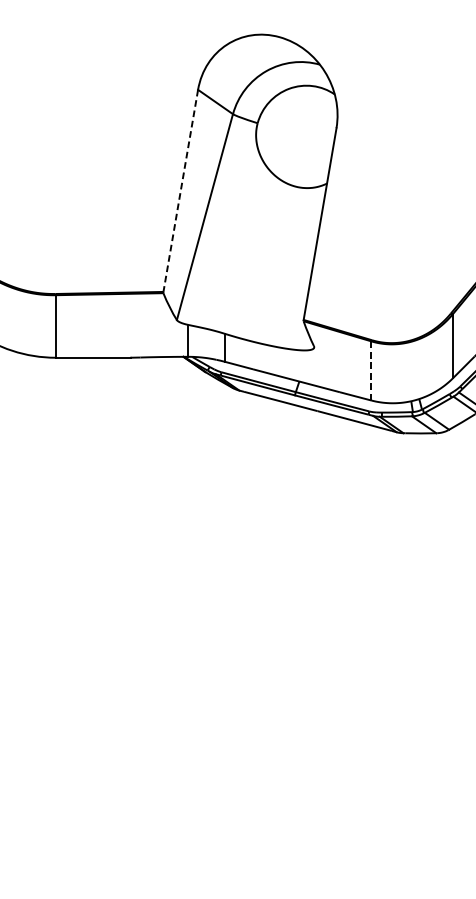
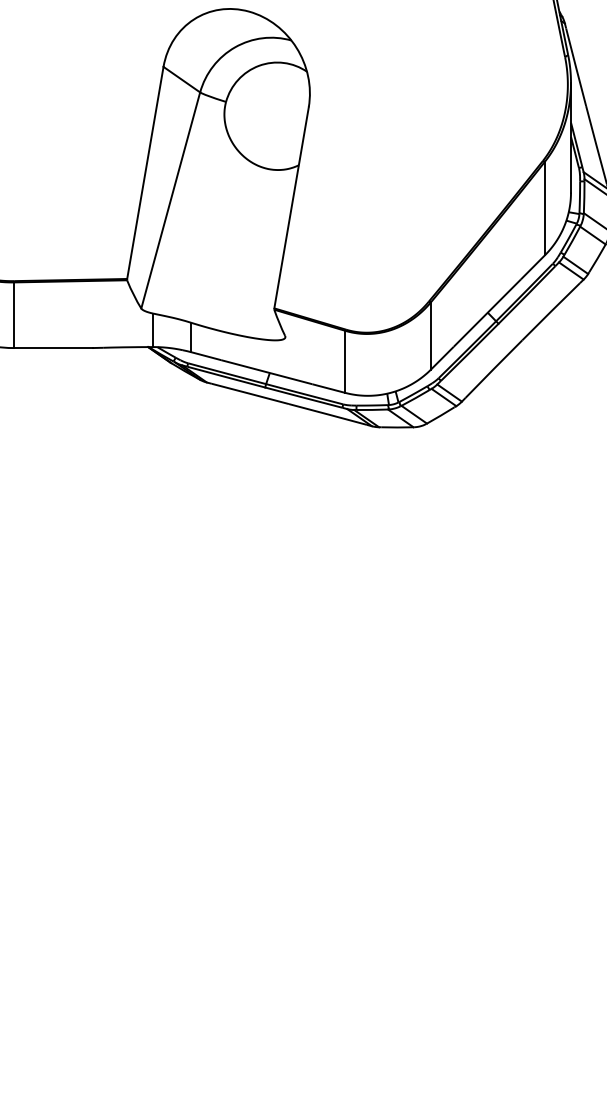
line: (180, 190) -> (145, 172), dashed -> solid
line: (371, 370) -> (345, 361), dashed -> solid

